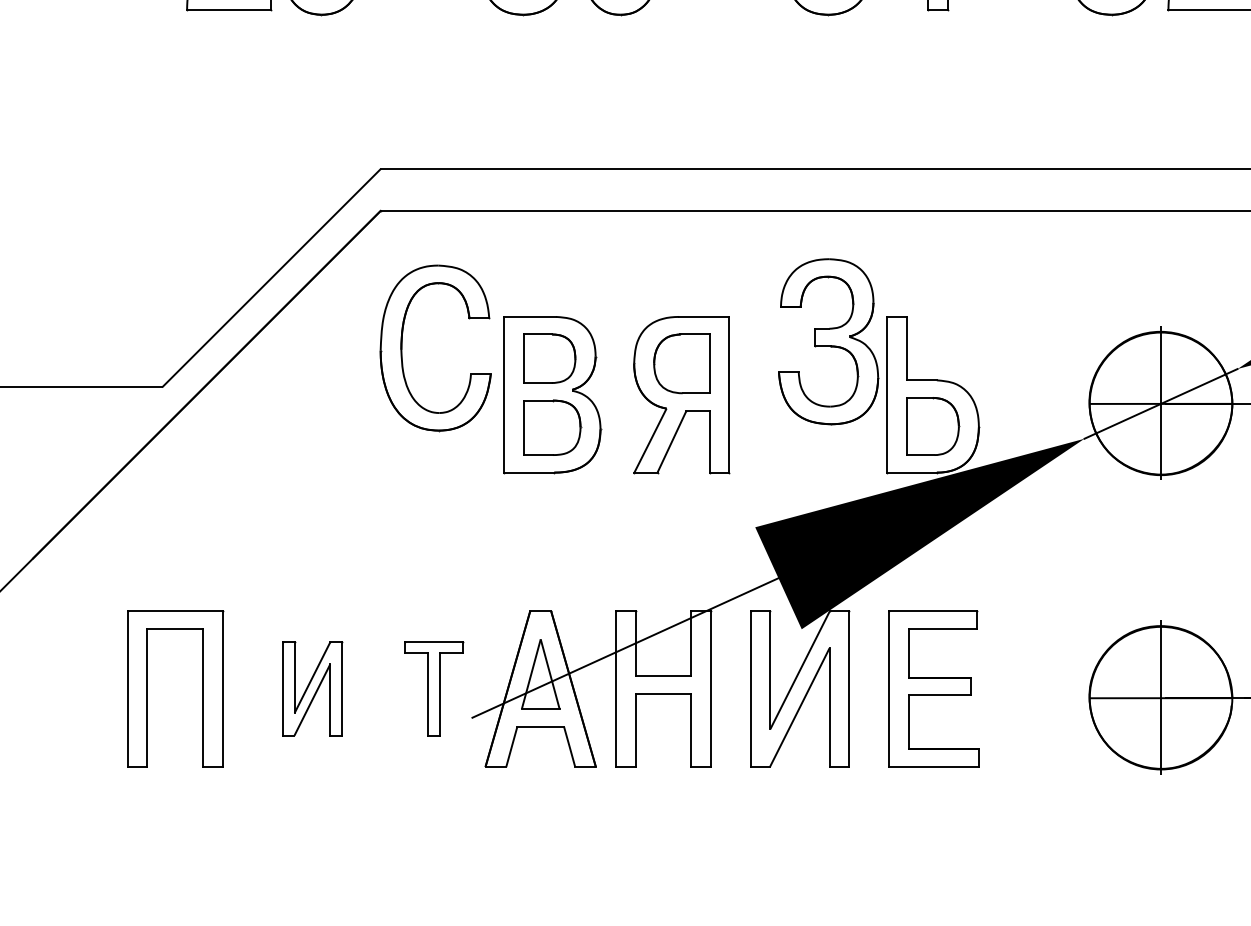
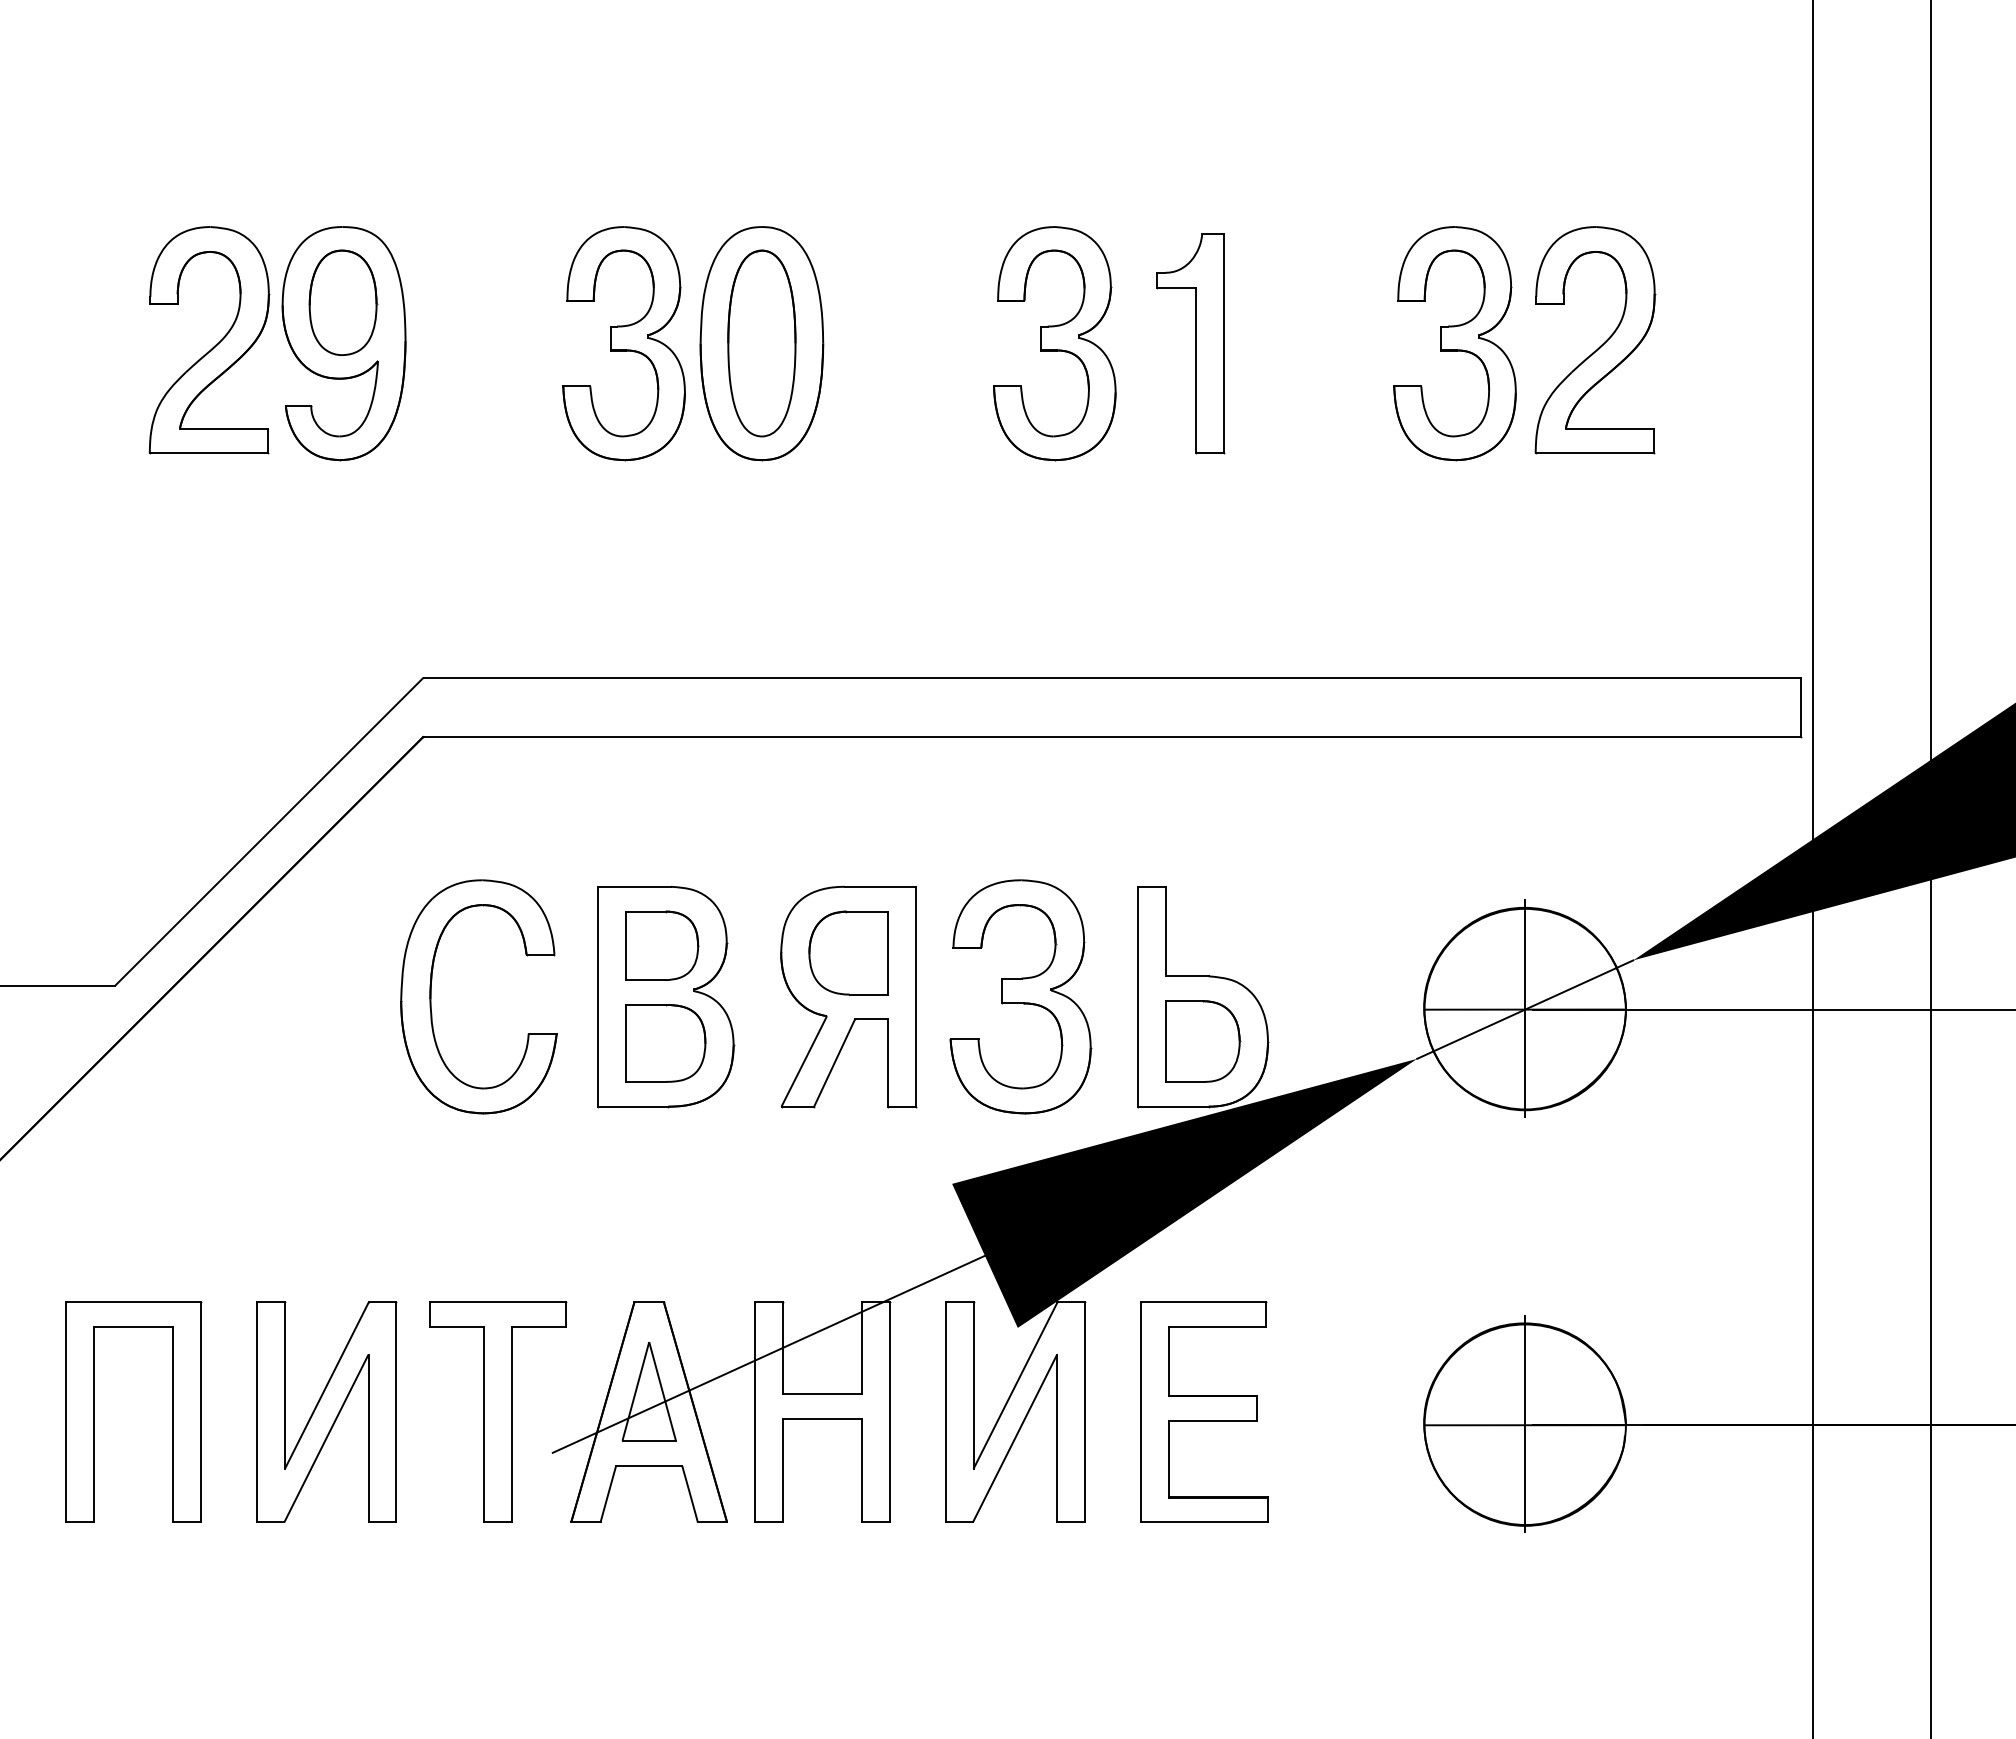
part: (828, 341) -> (1020, 996), moved
part: (402, 347) -> (431, 996), moved
part: (312, 688) -> (326, 1411), size x1.67
part: (434, 688) -> (498, 1411), size x1.67

